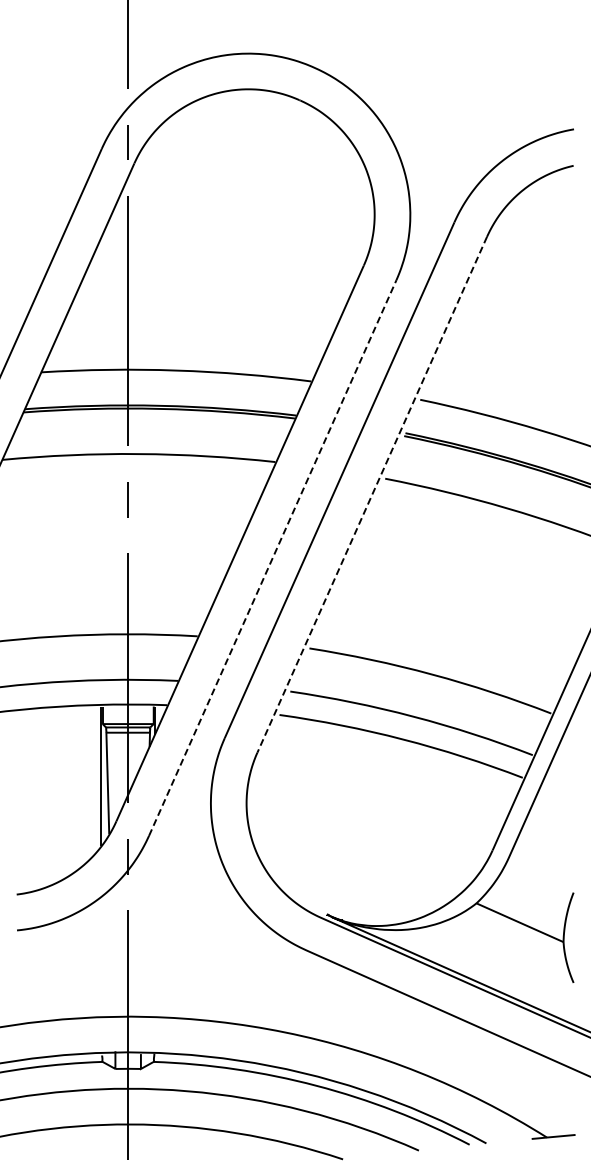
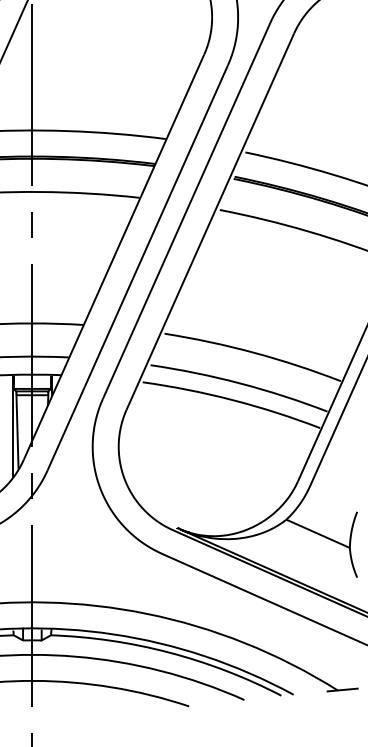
line: (372, 495) -> (210, 222), dashed -> solid
line: (272, 557) -> (137, 267), dashed -> solid

